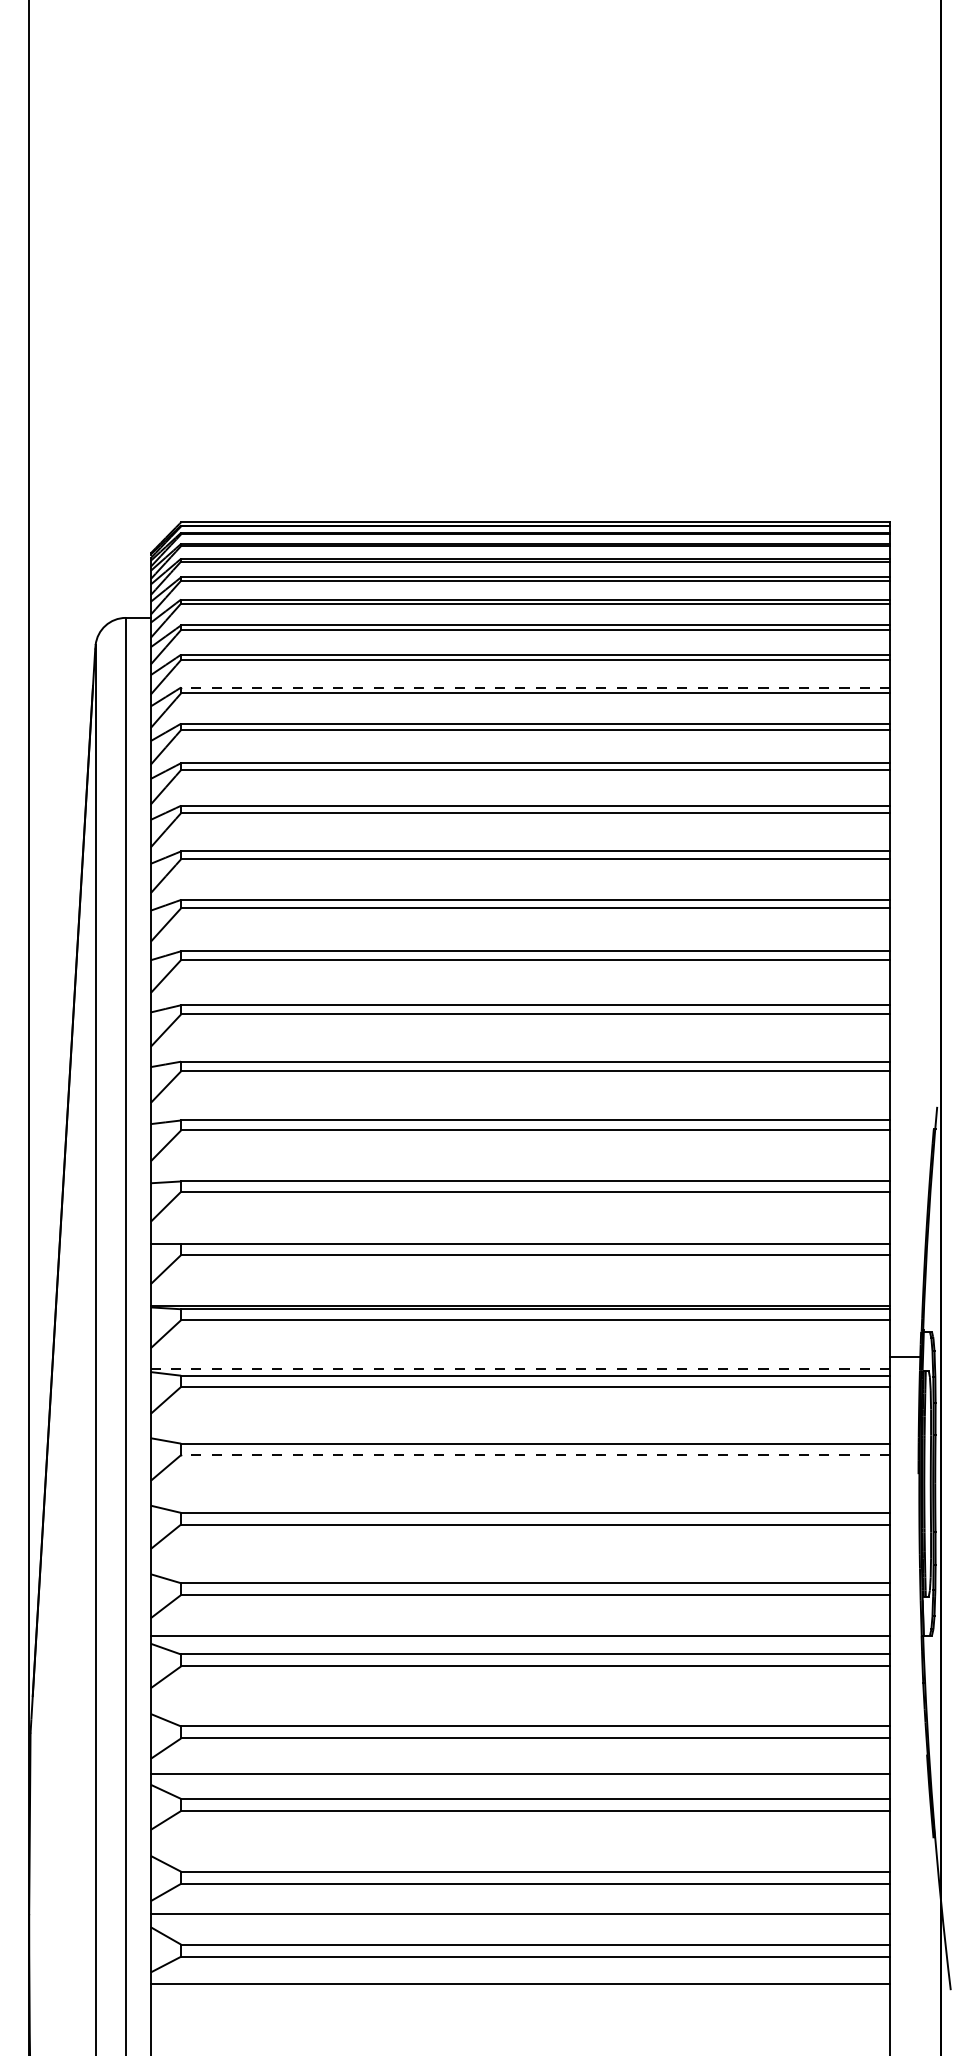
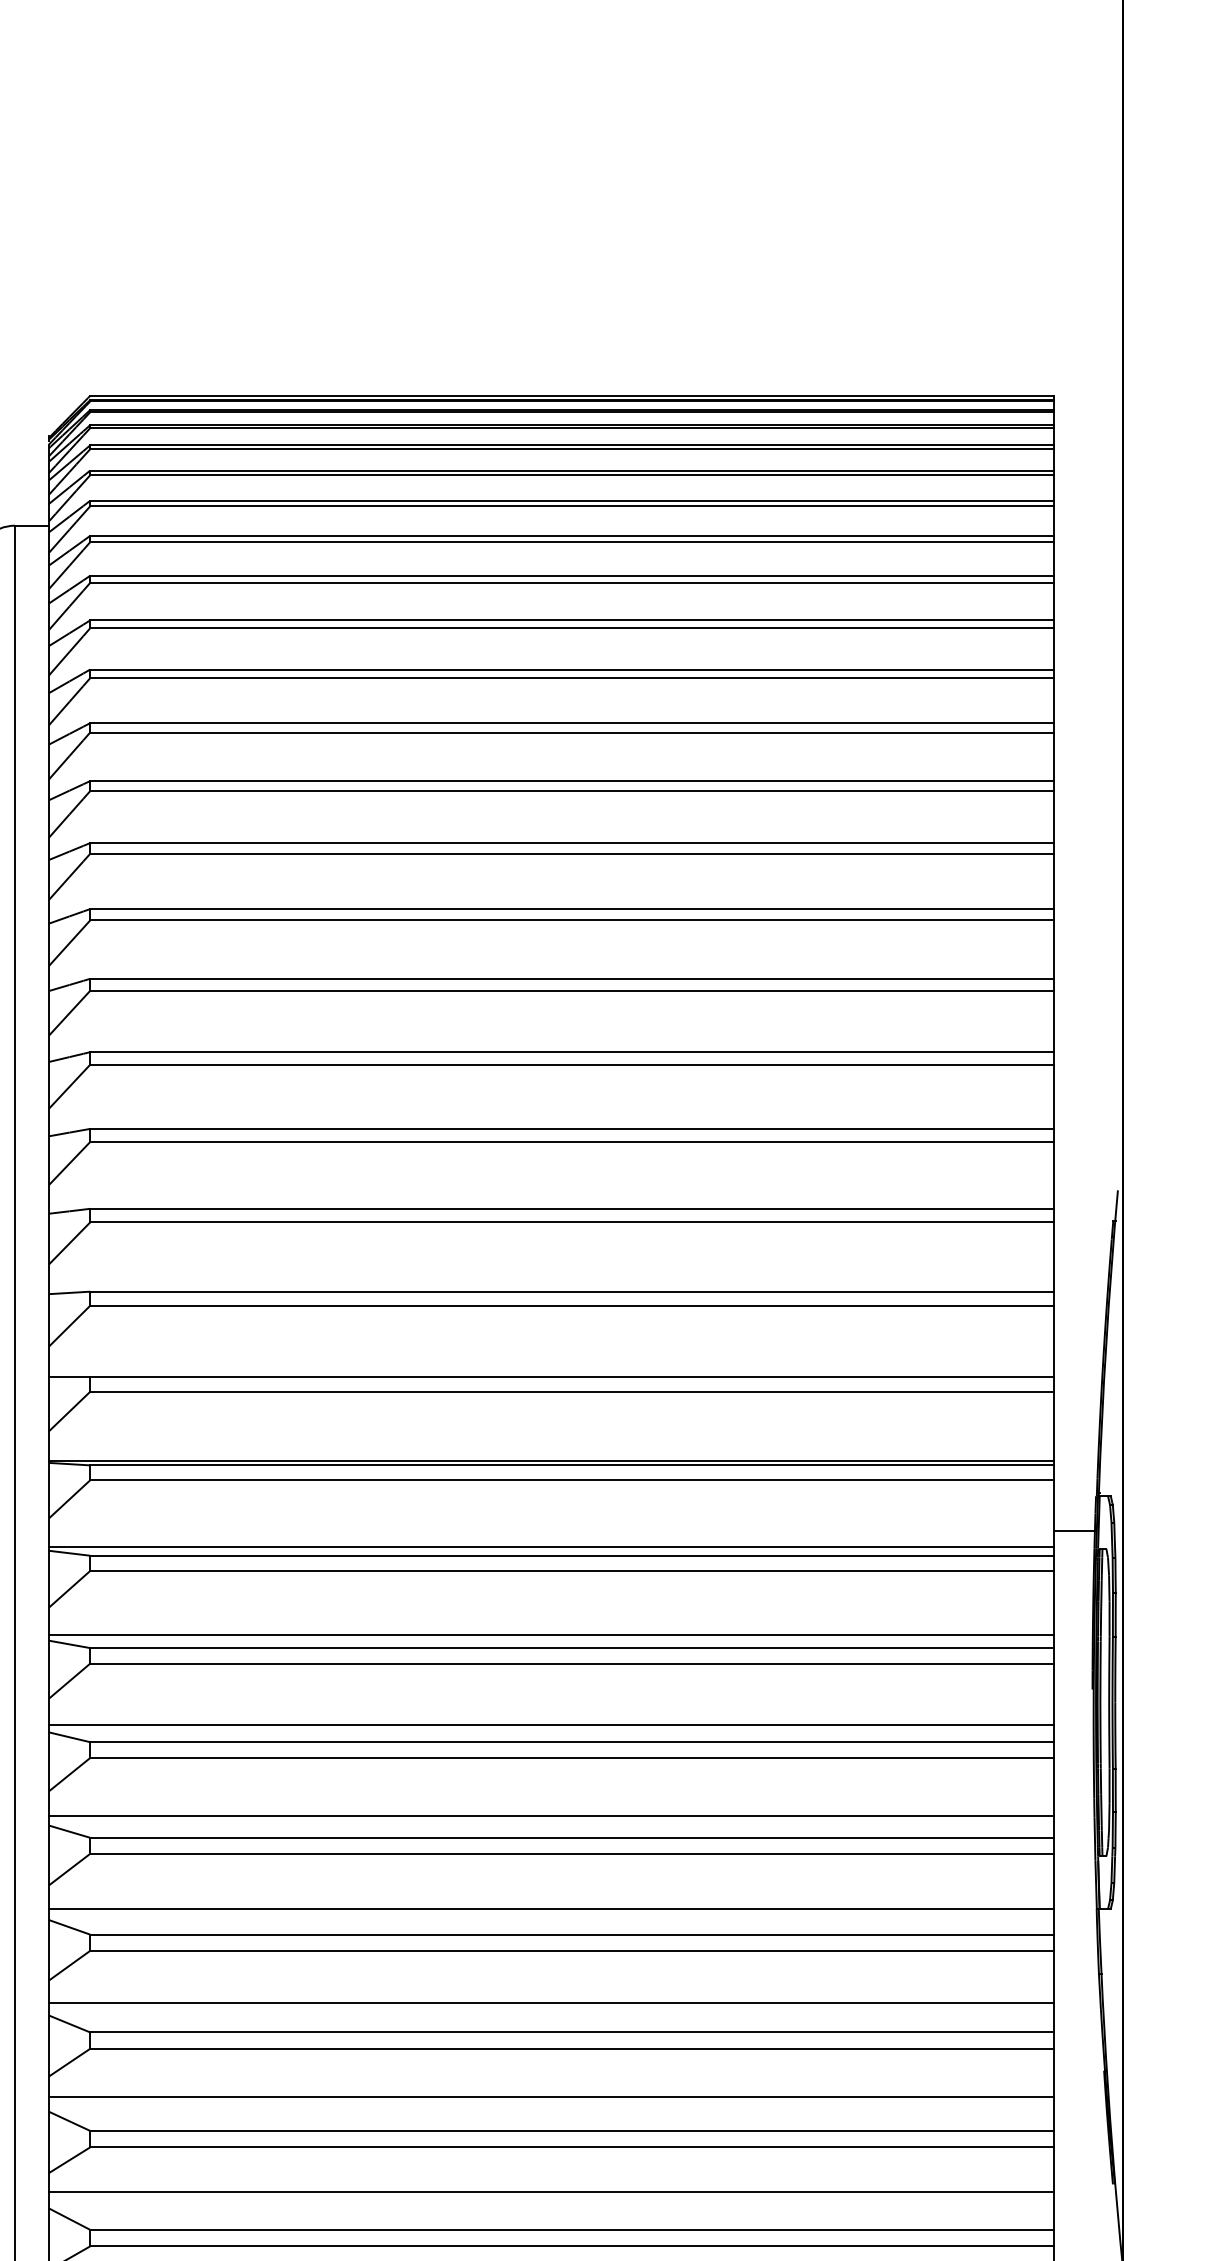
line: (535, 687) -> (571, 620), dashed -> solid
line: (520, 1369) -> (551, 1547), dashed -> solid
line: (520, 1434) -> (551, 1635), added
line: (535, 1455) -> (571, 1664), dashed -> solid
line: (520, 1500) -> (551, 1725), added
line: (520, 1567) -> (551, 1816), added
line: (520, 1704) -> (551, 2002), added
line: (520, 1844) -> (551, 2192), added

